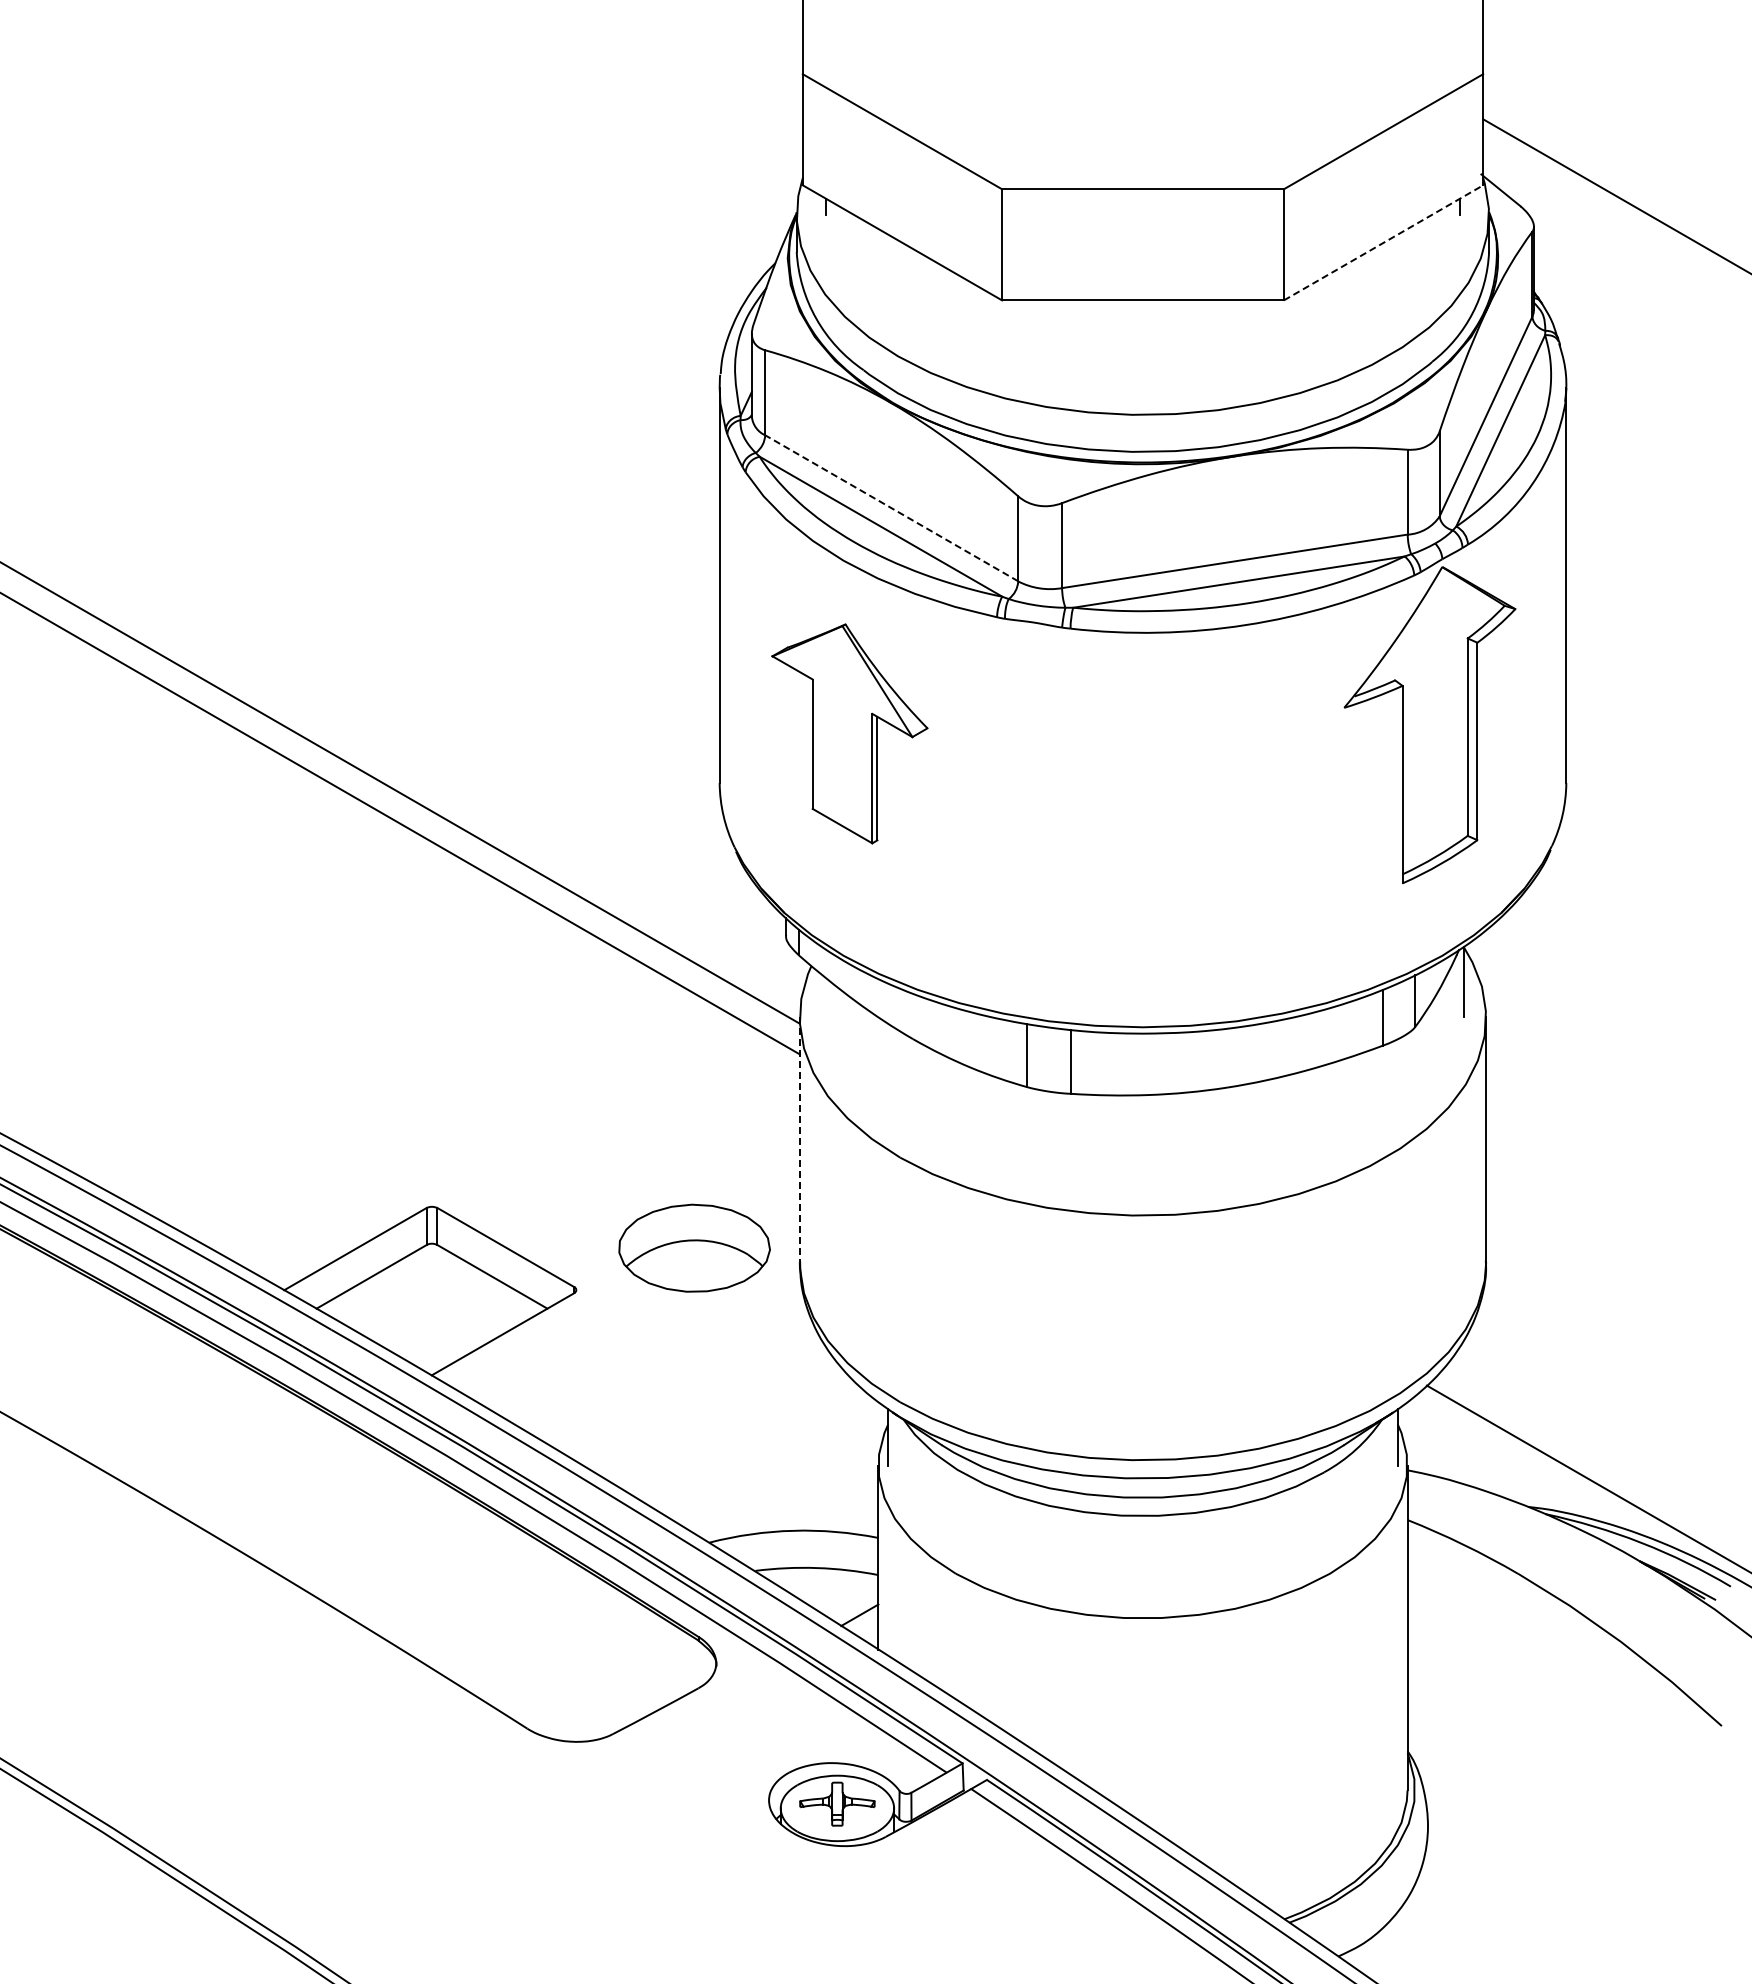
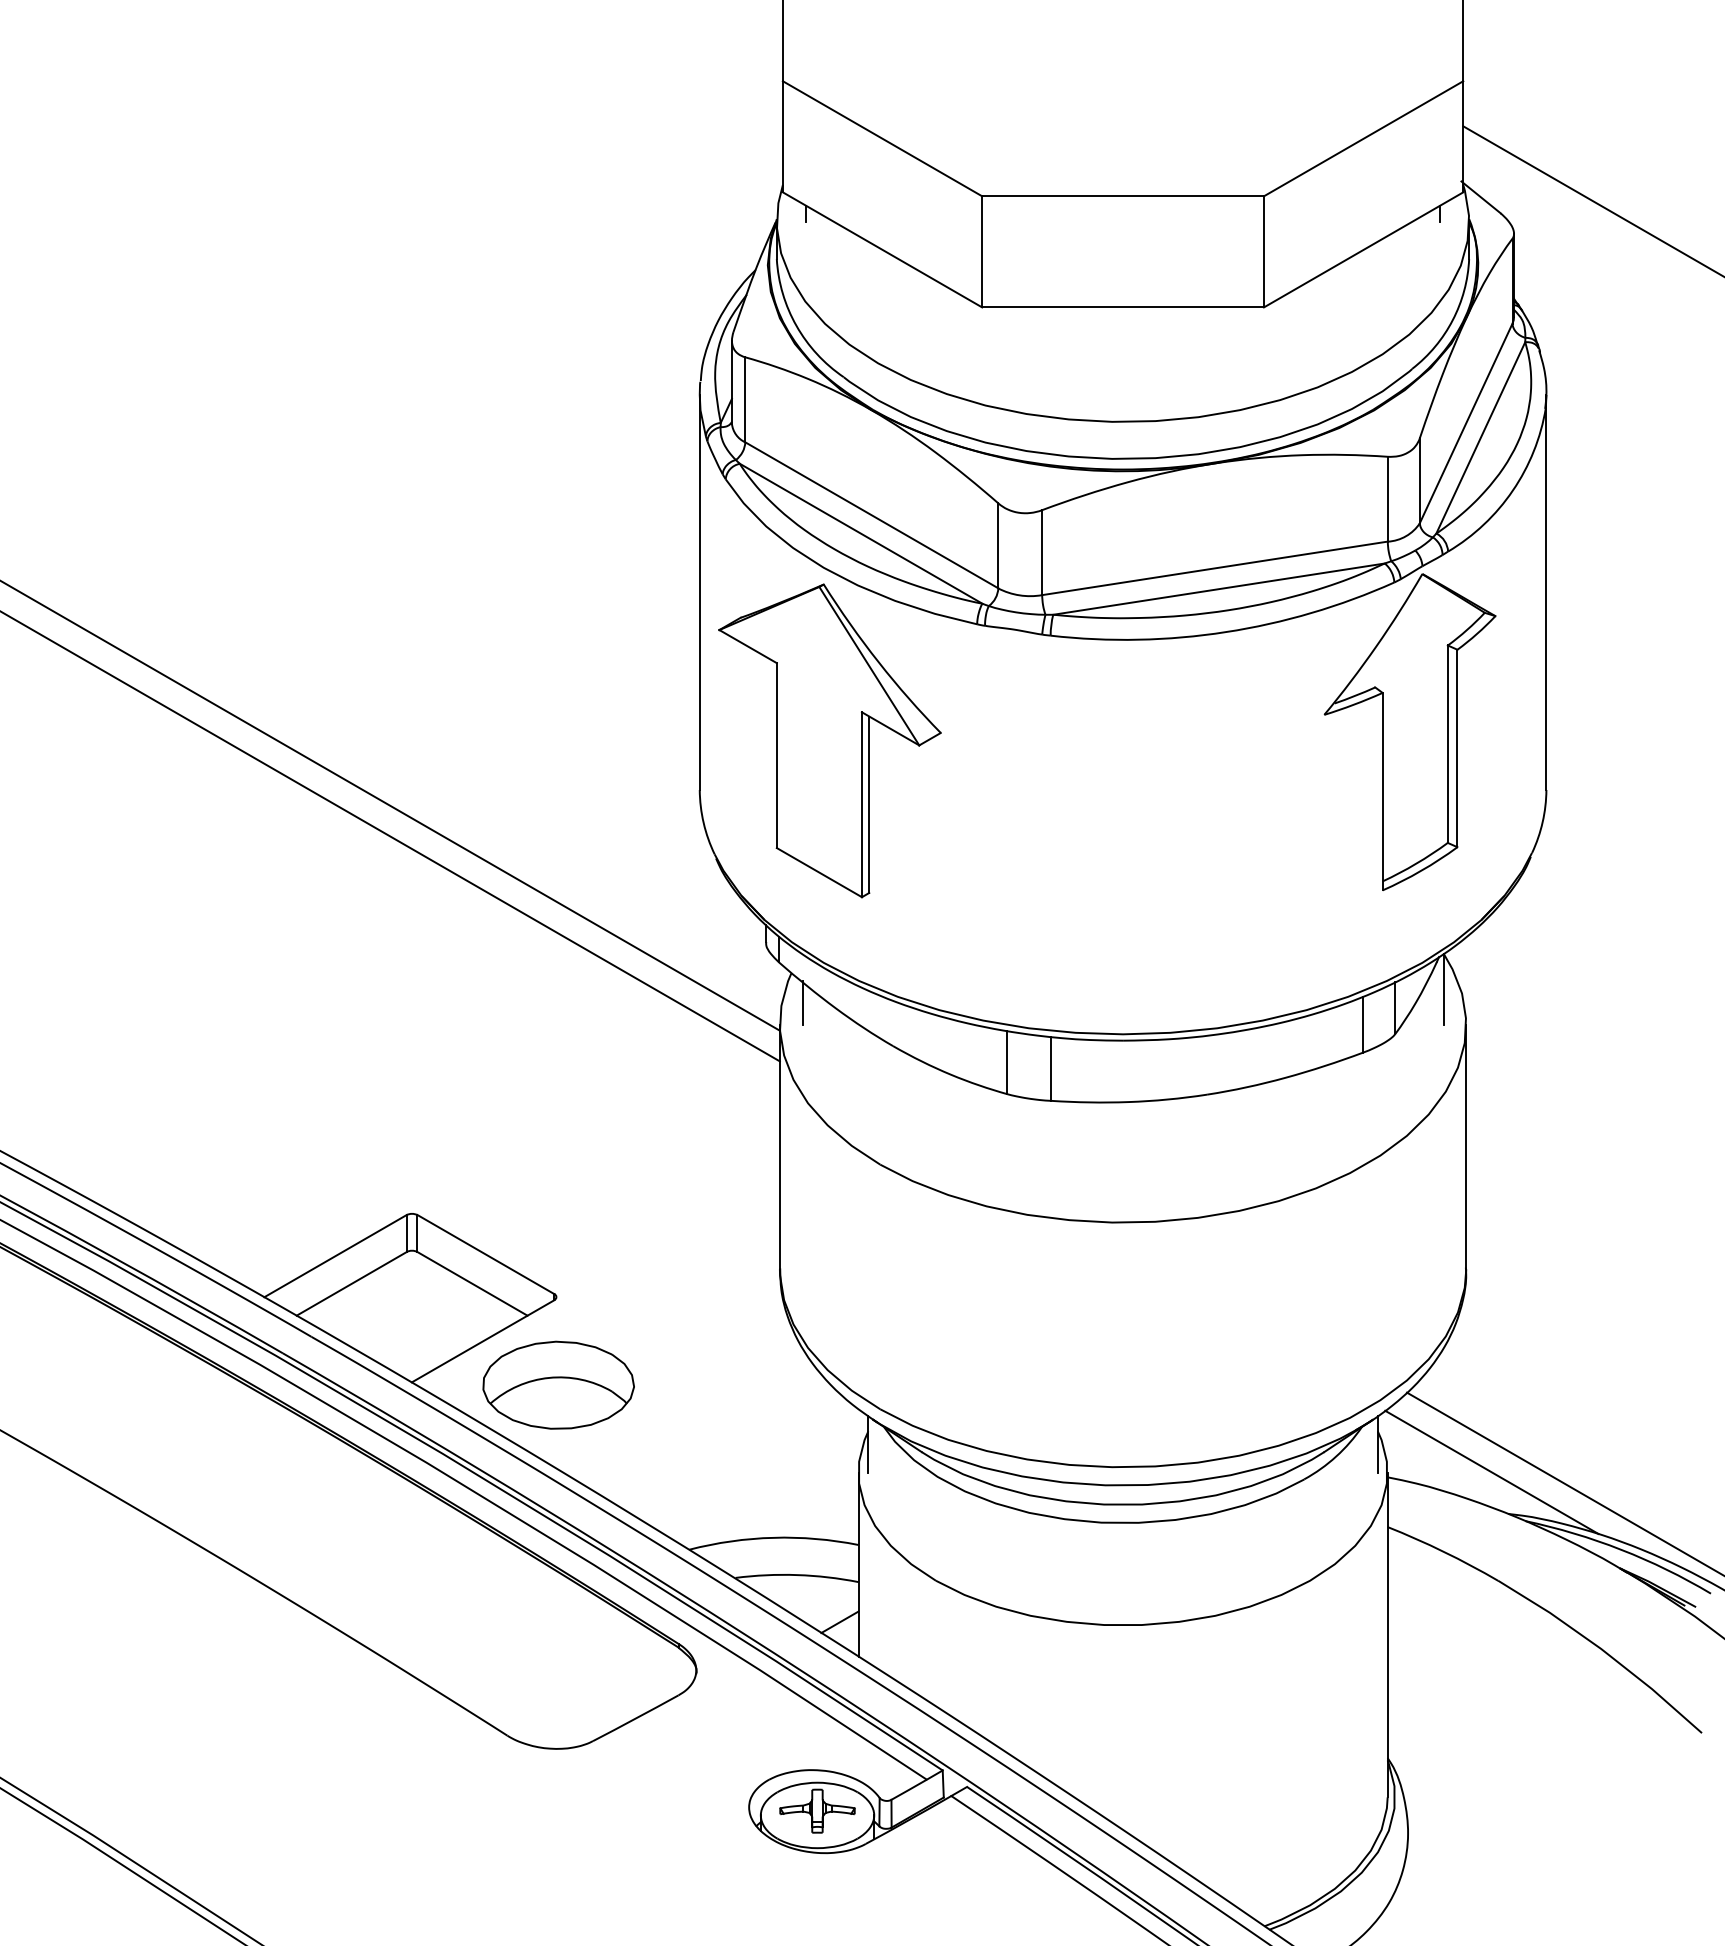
line: (1383, 242) -> (1363, 249), dashed -> solid
line: (891, 508) -> (871, 515), dashed -> solid
part: (849, 733) -> (829, 740), size x1.43
line: (822, 995) -> (802, 1002), added
line: (799, 1140) -> (779, 1147), dashed -> solid
part: (694, 1247) -> (558, 1384), moved
line: (1511, 1464) -> (1491, 1471), added

